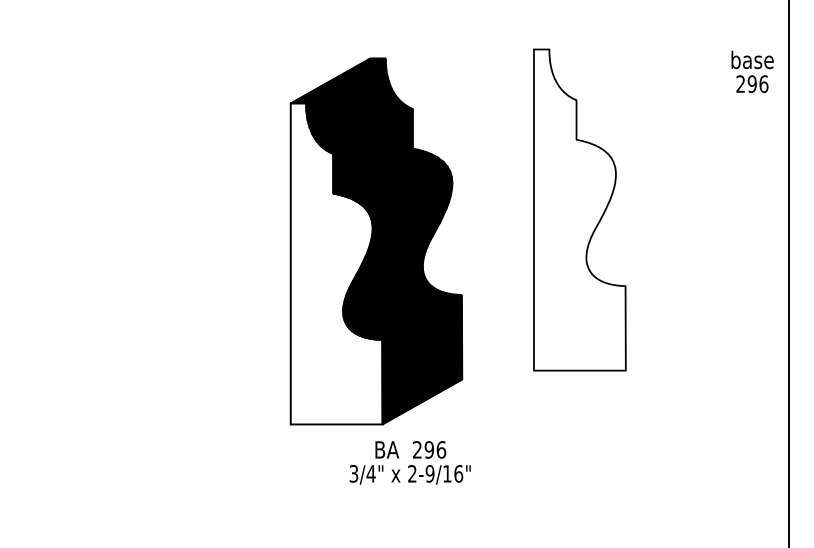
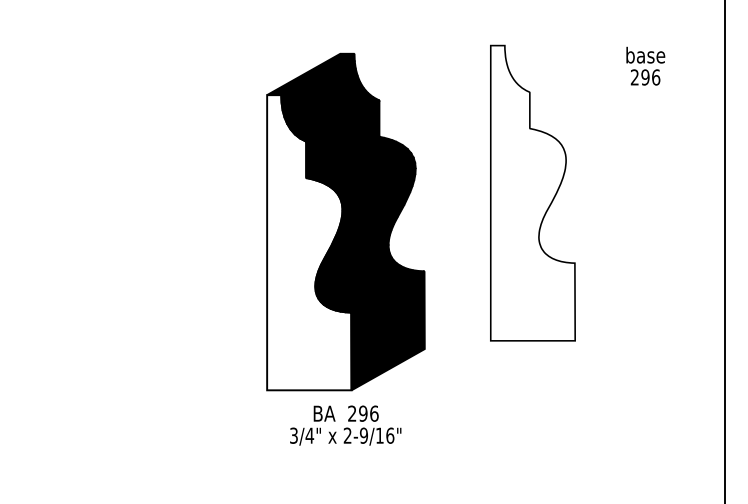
text: (752, 71) -> (645, 65), moved
text: (409, 462) -> (345, 425), moved

